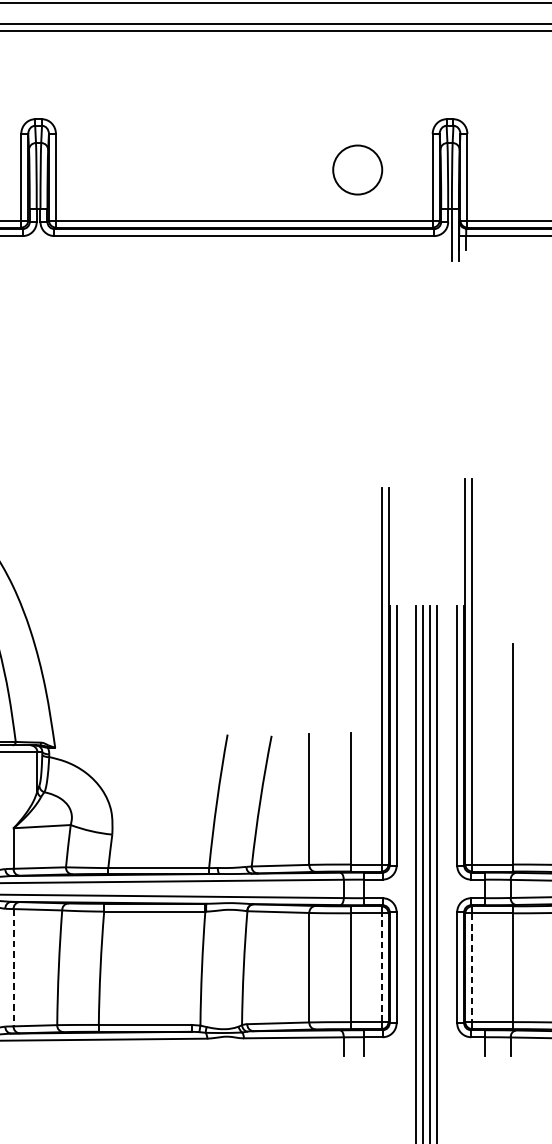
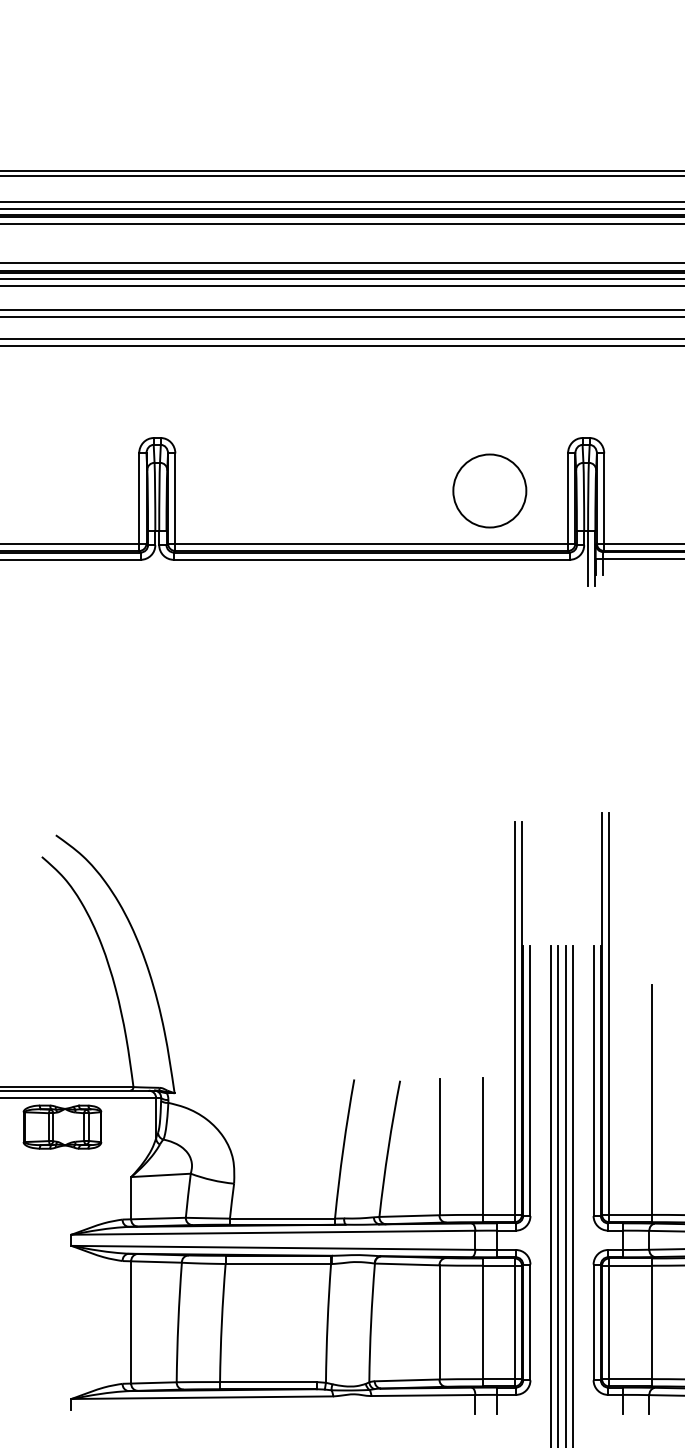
circle: (357, 169) -> (489, 490), size x1.43
line: (13, 967) -> (131, 1322), dashed -> solid
line: (381, 967) -> (514, 1322), dashed -> solid
line: (472, 967) -> (609, 1322), dashed -> solid

